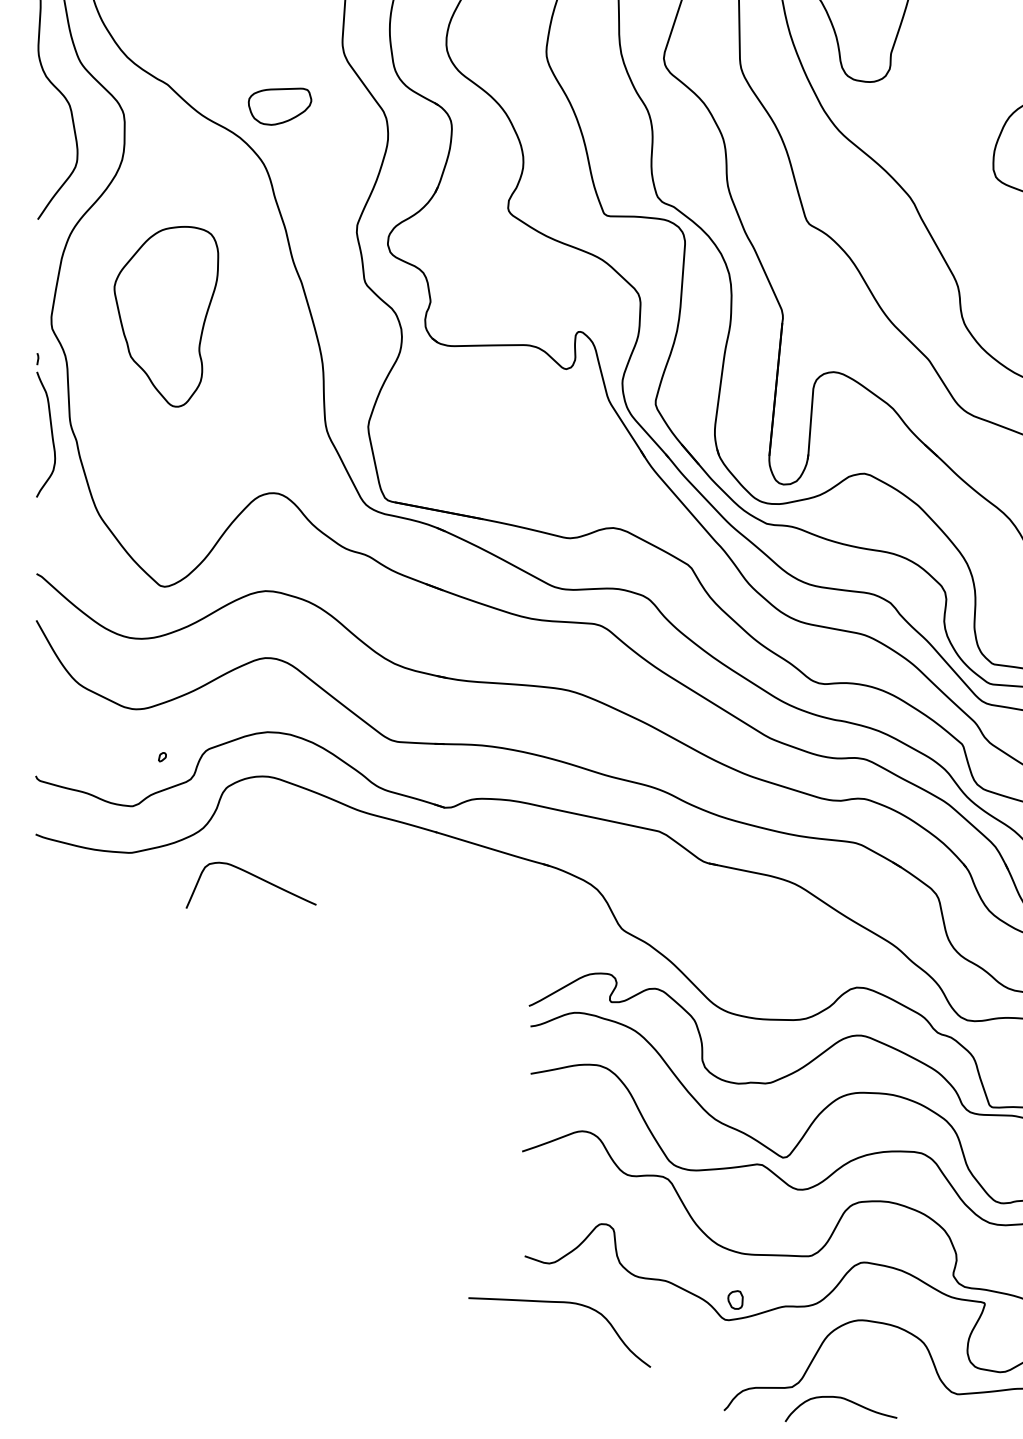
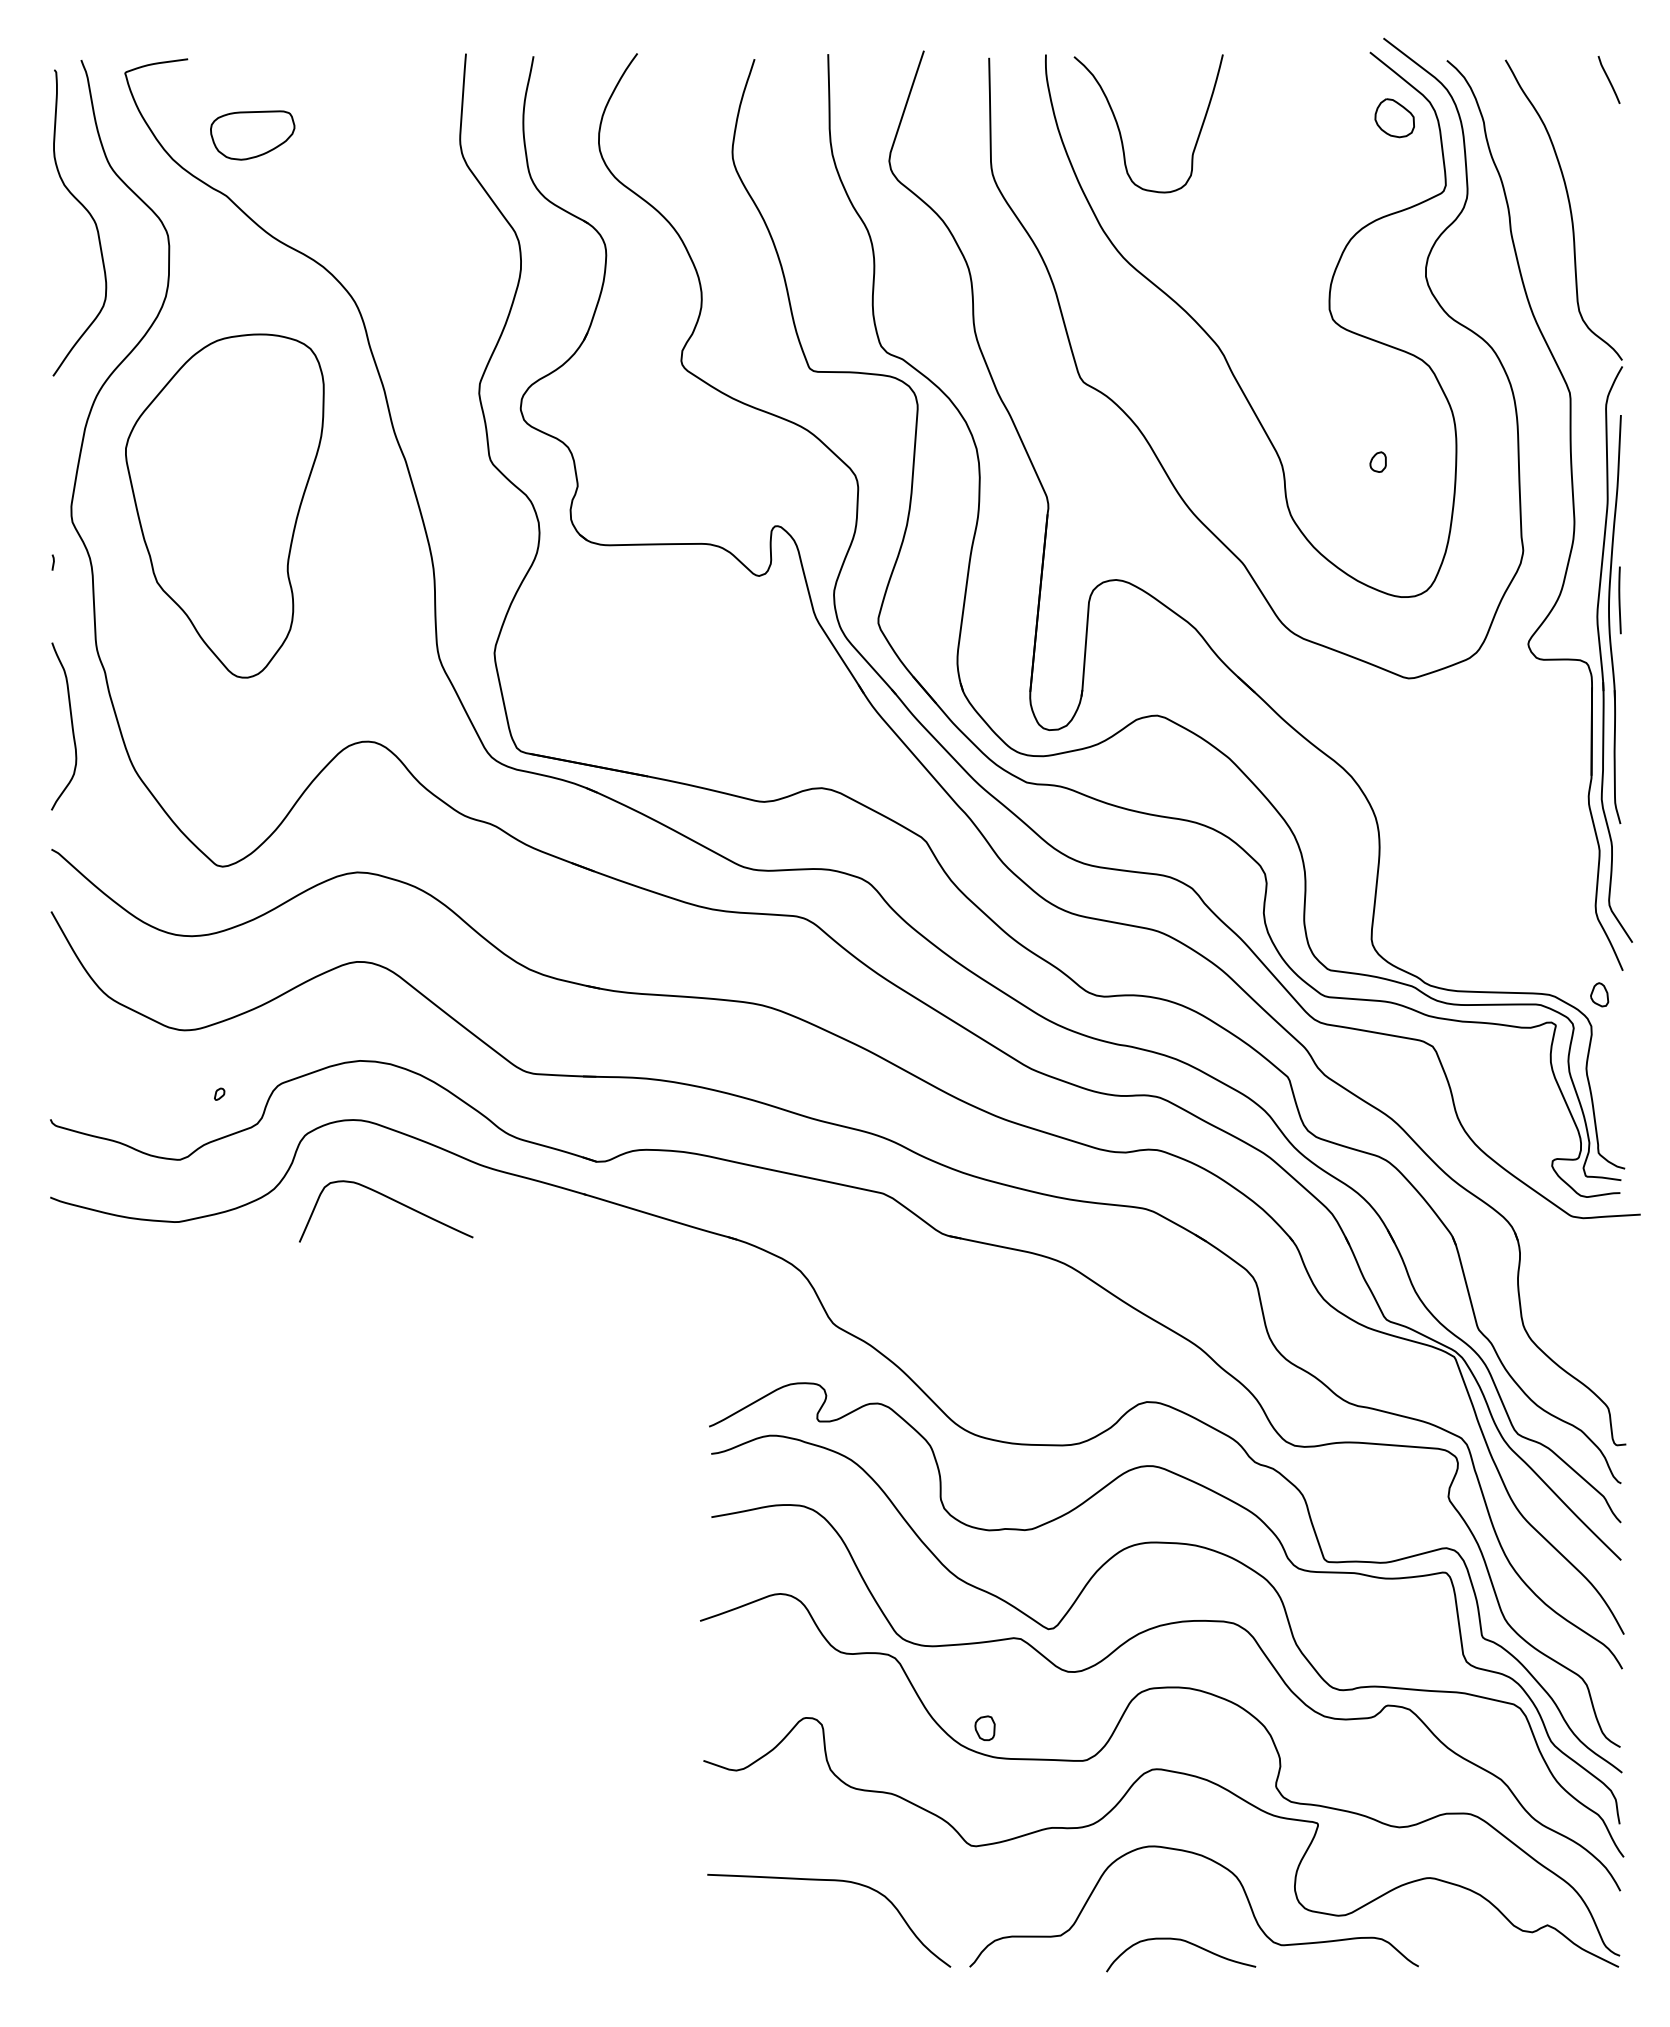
part: (279, 106) -> (252, 135), moved
part: (166, 316) -> (224, 505), size x1.43
curve: (51, 434) -> (71, 726), moved
curve: (255, 877) -> (392, 1200), moved
part: (735, 1300) -> (984, 1728), moved
curve: (561, 1303) -> (831, 1881), moved
curve: (844, 1399) -> (1185, 1942), moved

